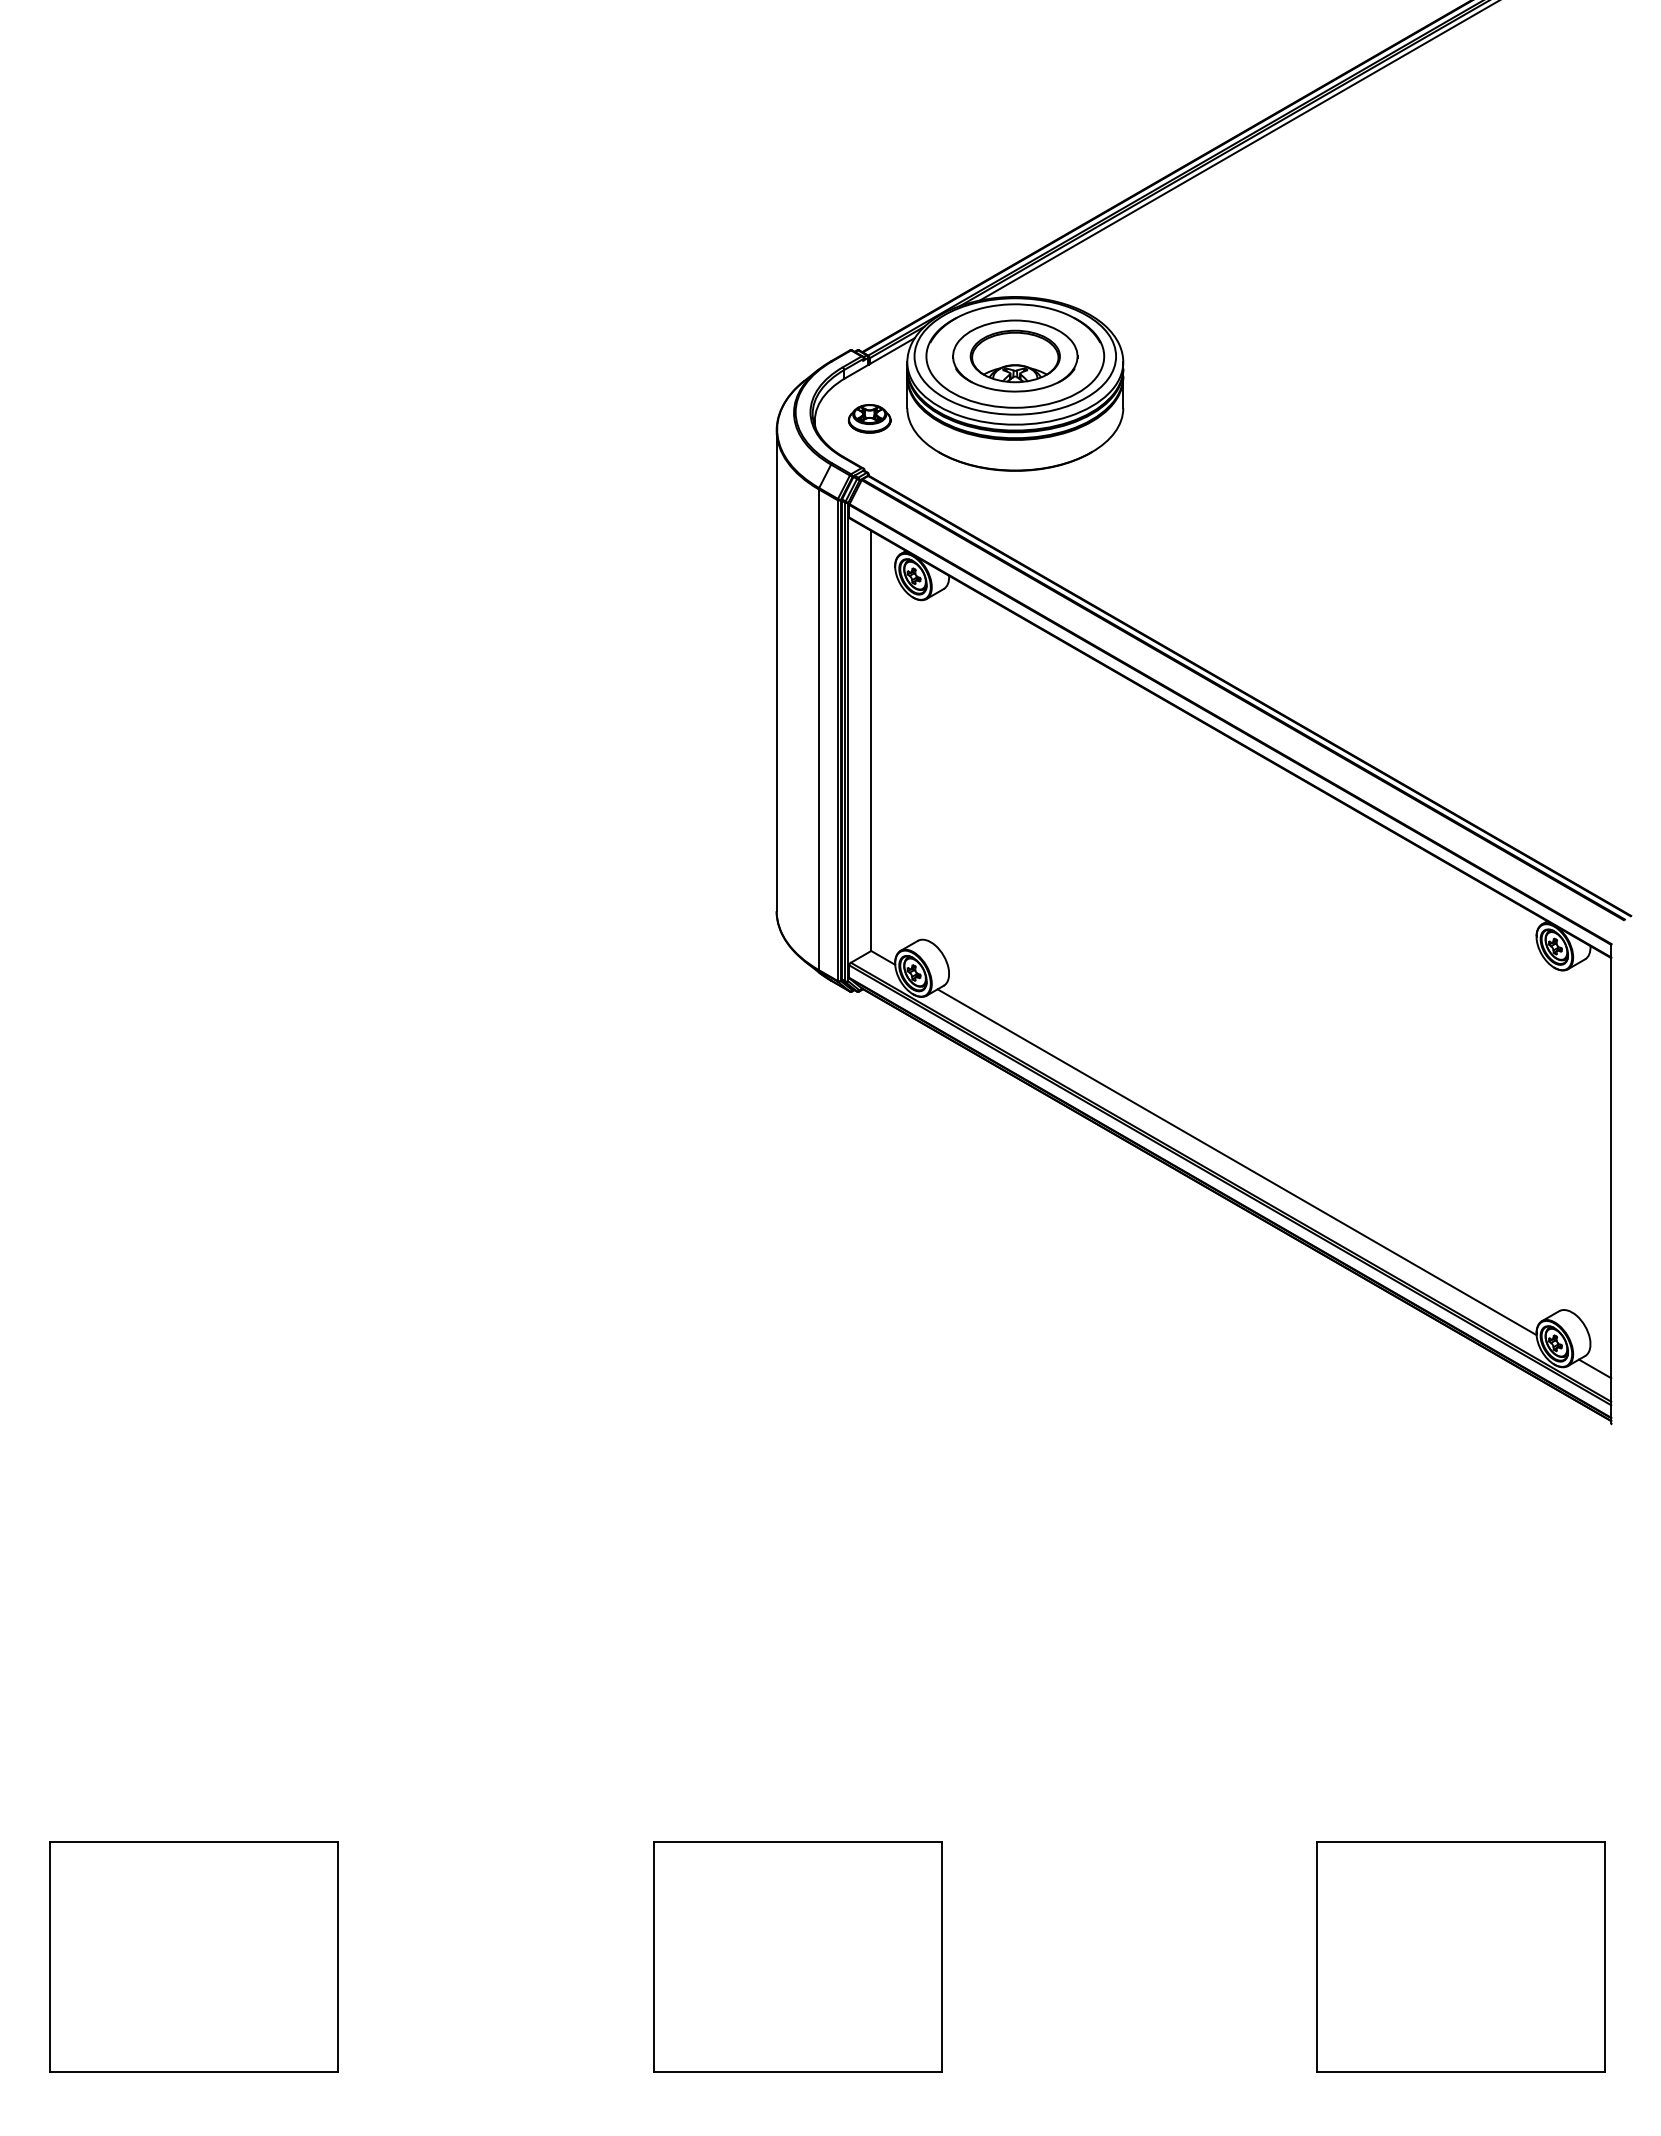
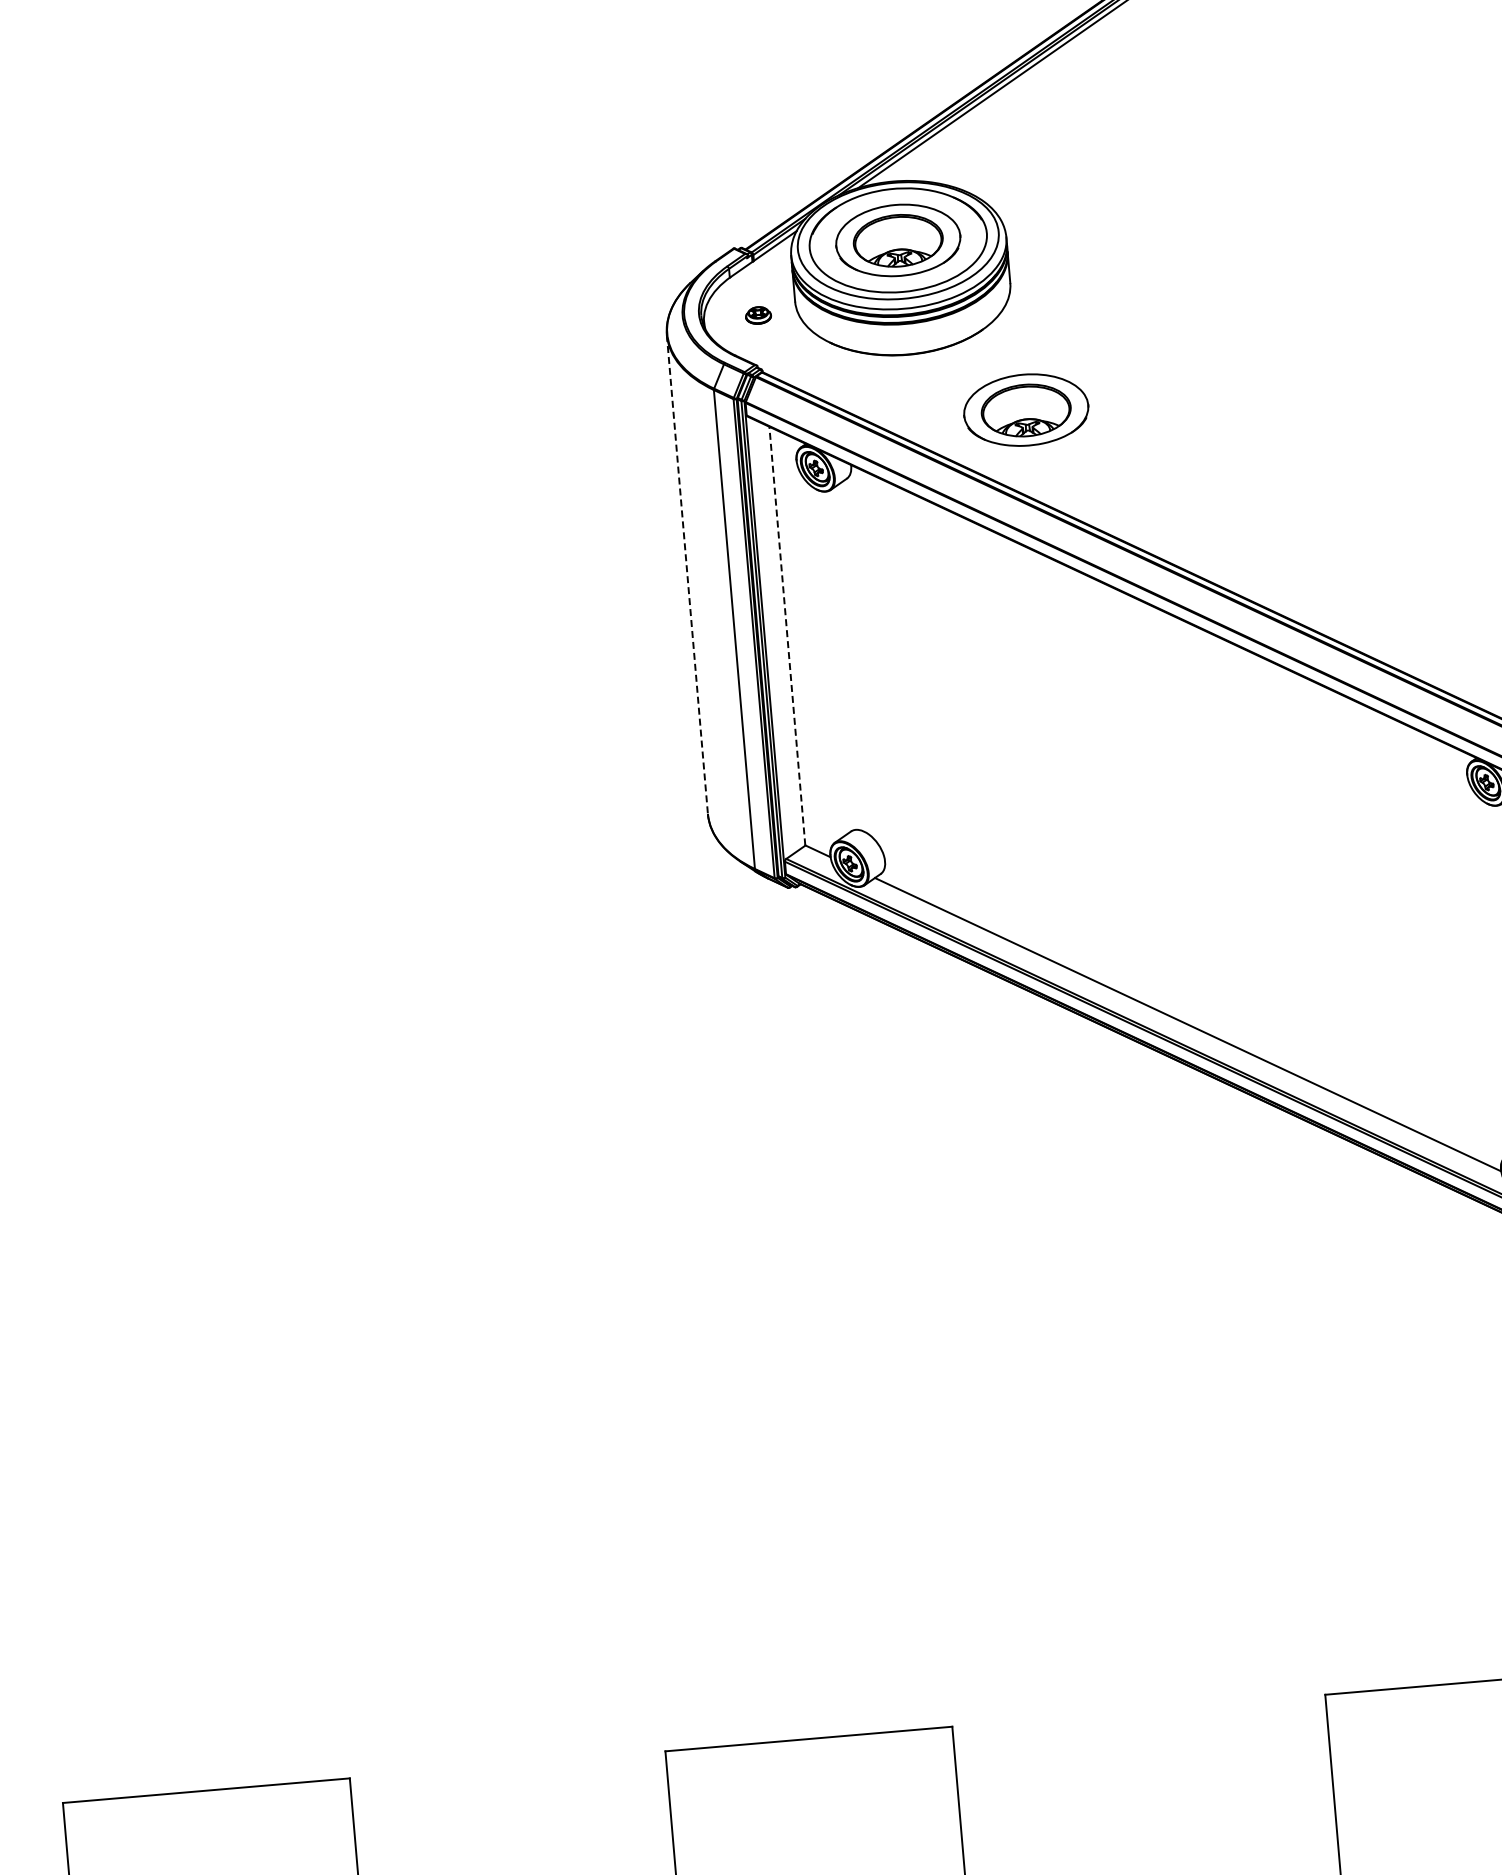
part: (869, 418) -> (758, 315), size x0.6
part: (1128, 535) -> (1026, 409), added
line: (776, 671) -> (687, 575), solid -> dashed
line: (871, 740) -> (787, 635), solid -> dashed

